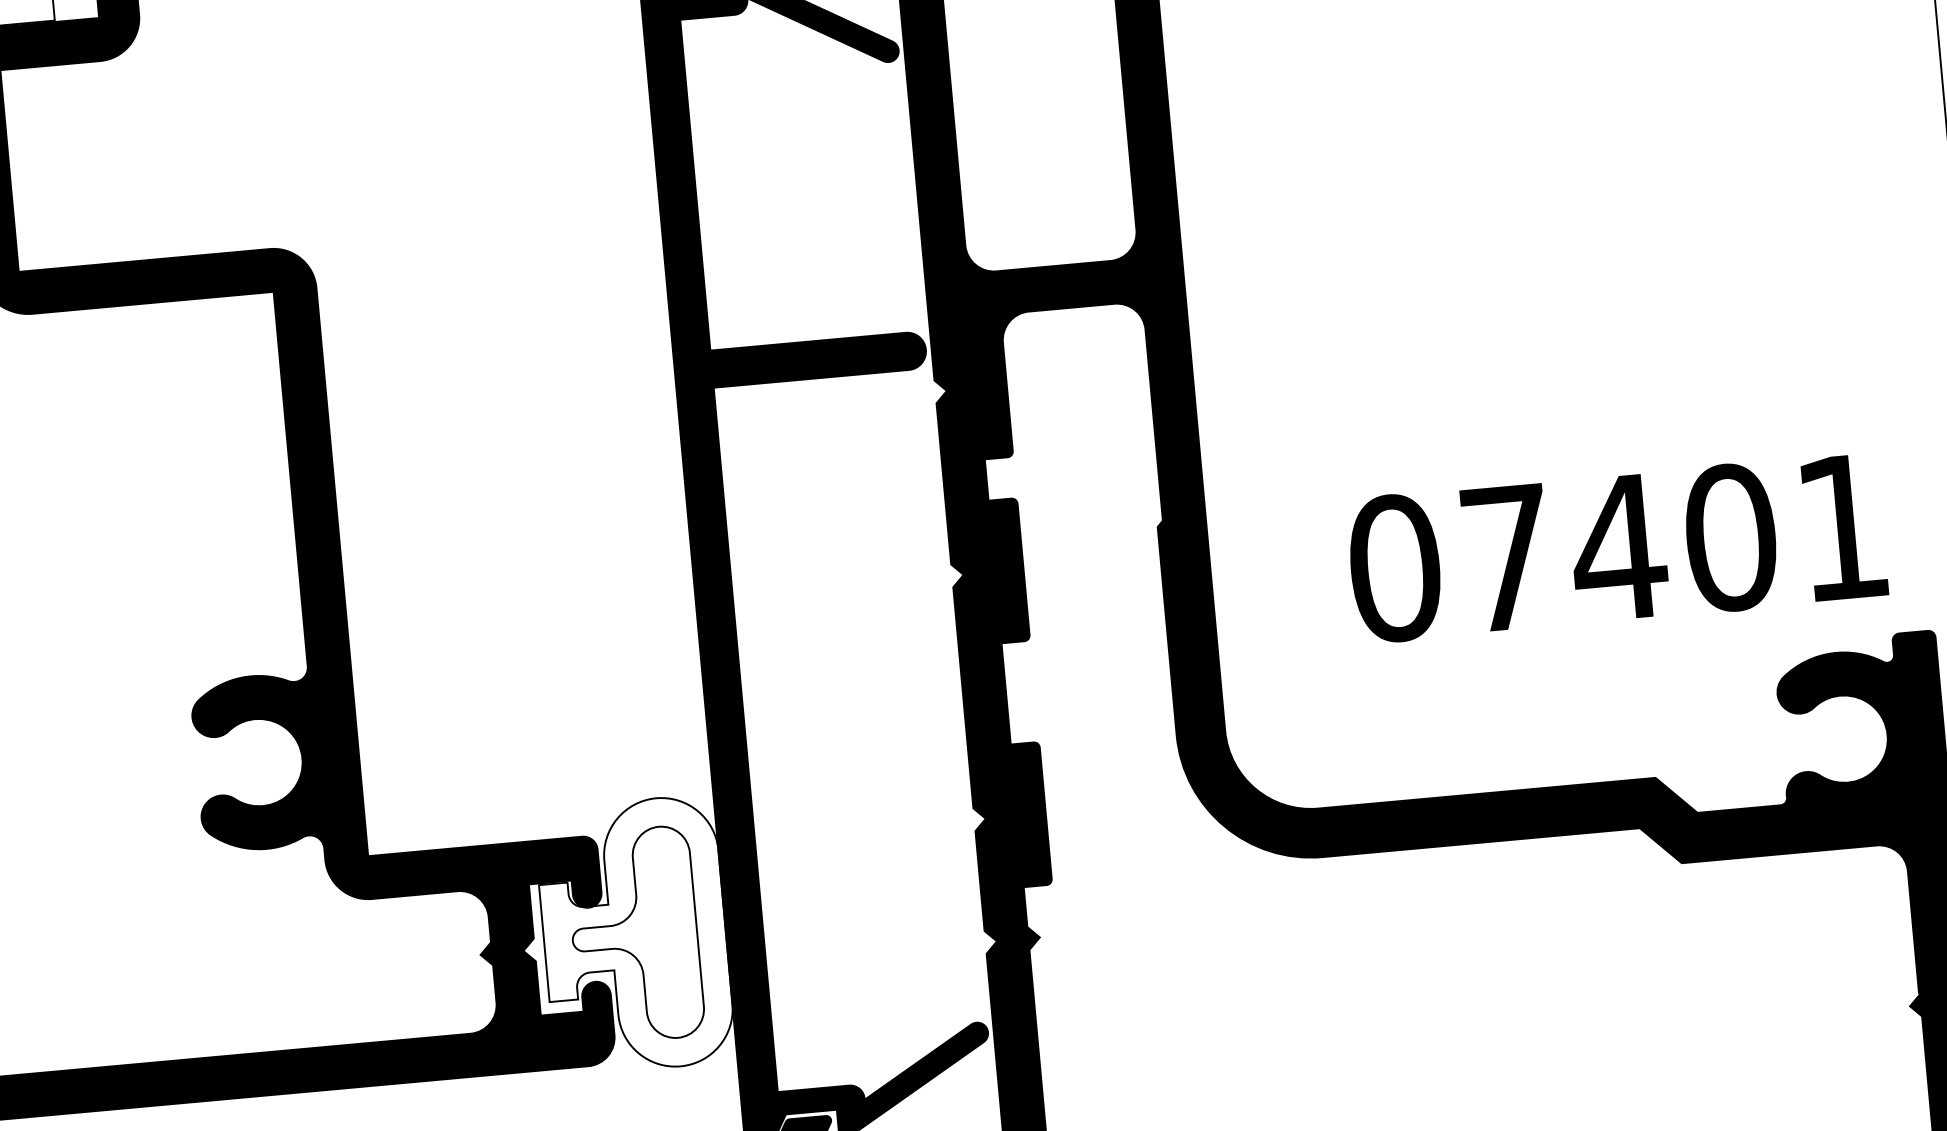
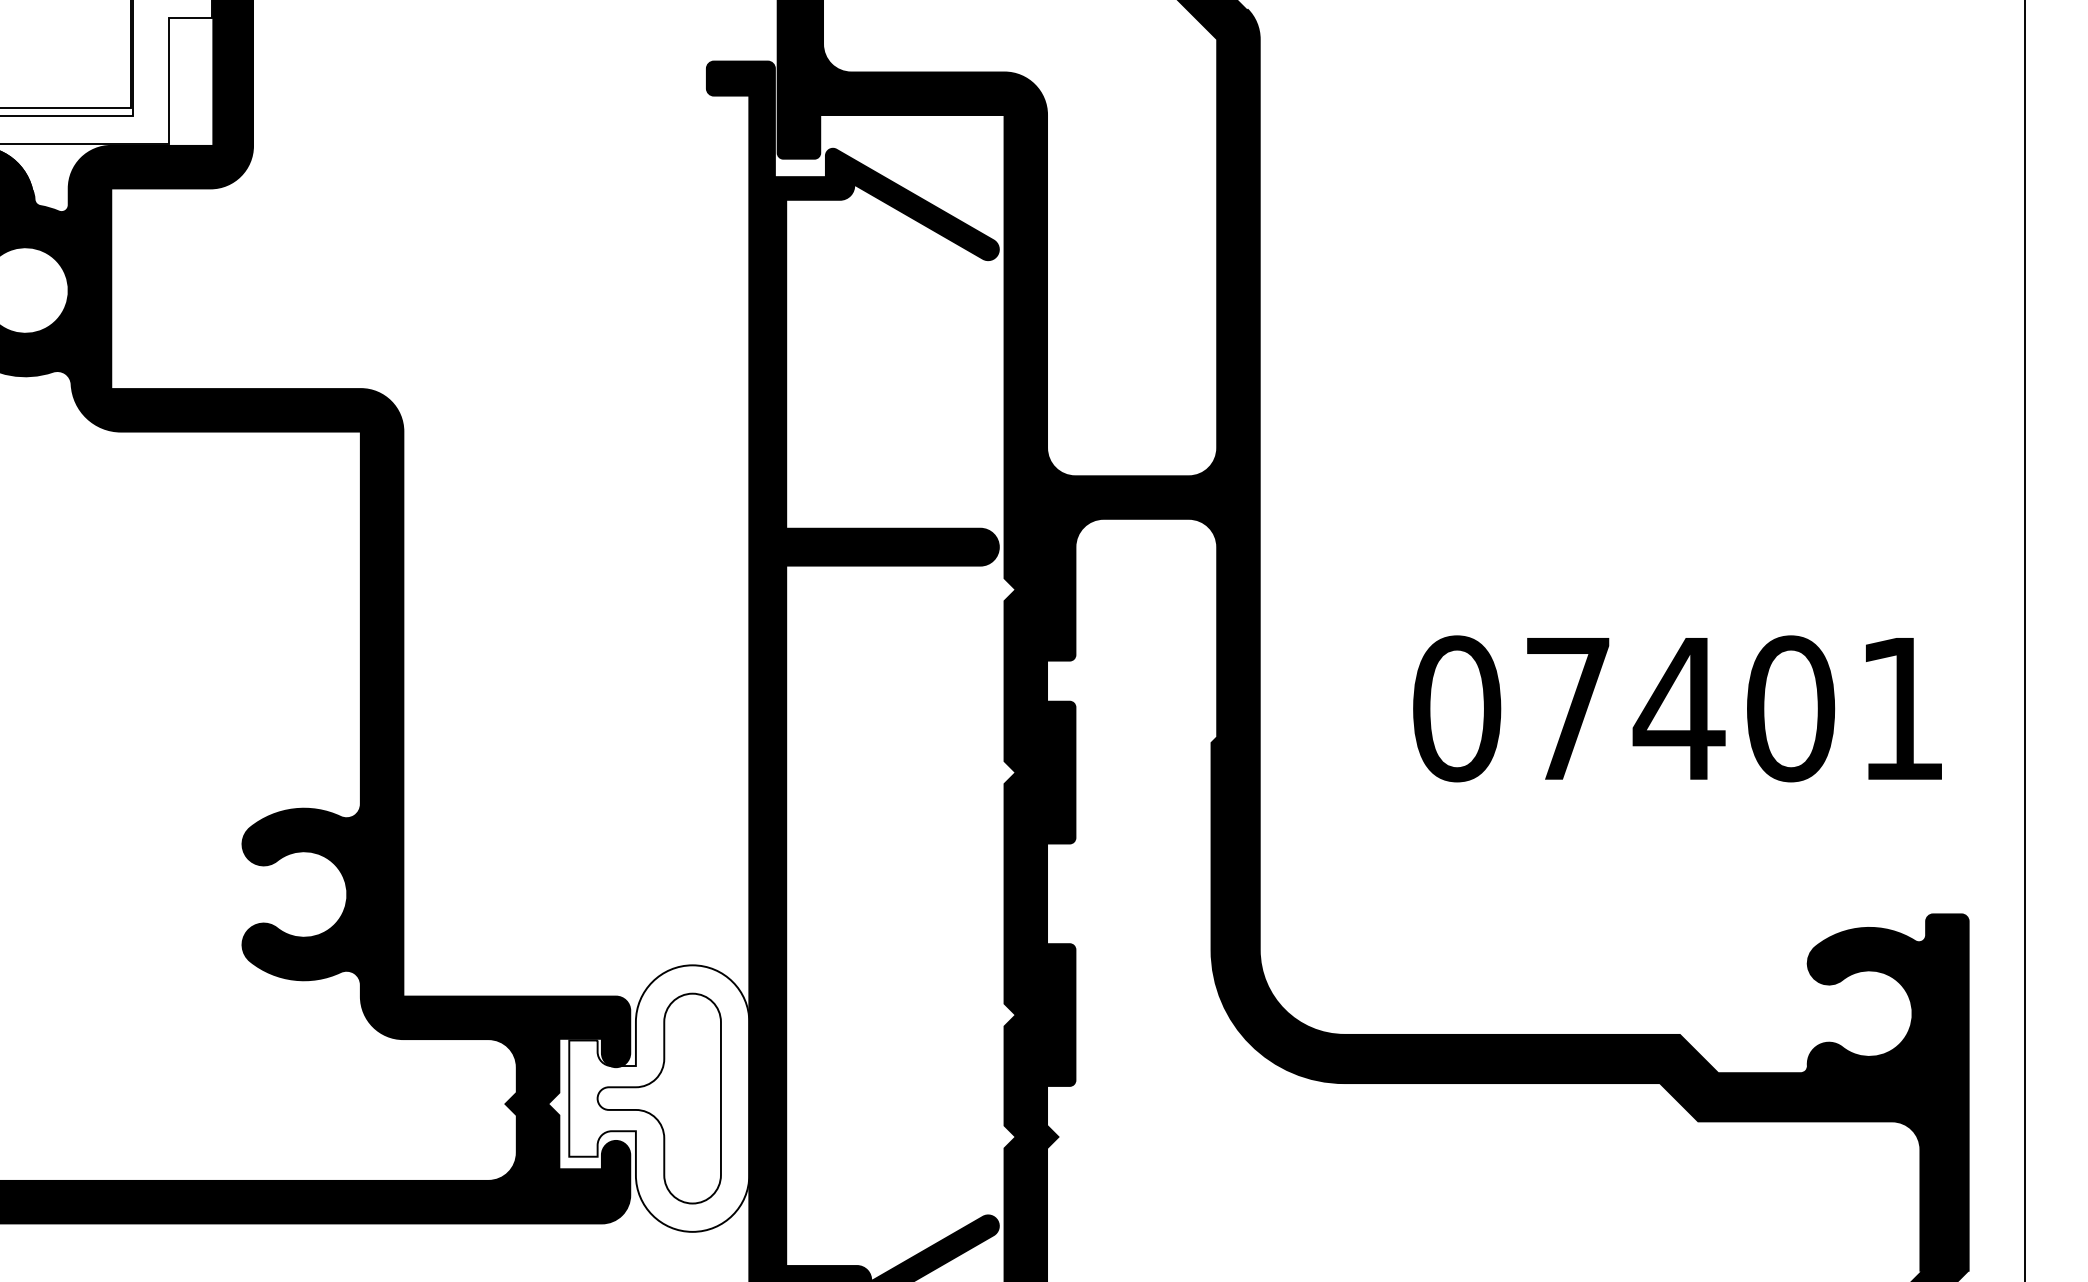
text: (1616, 547) -> (1677, 708), moved

